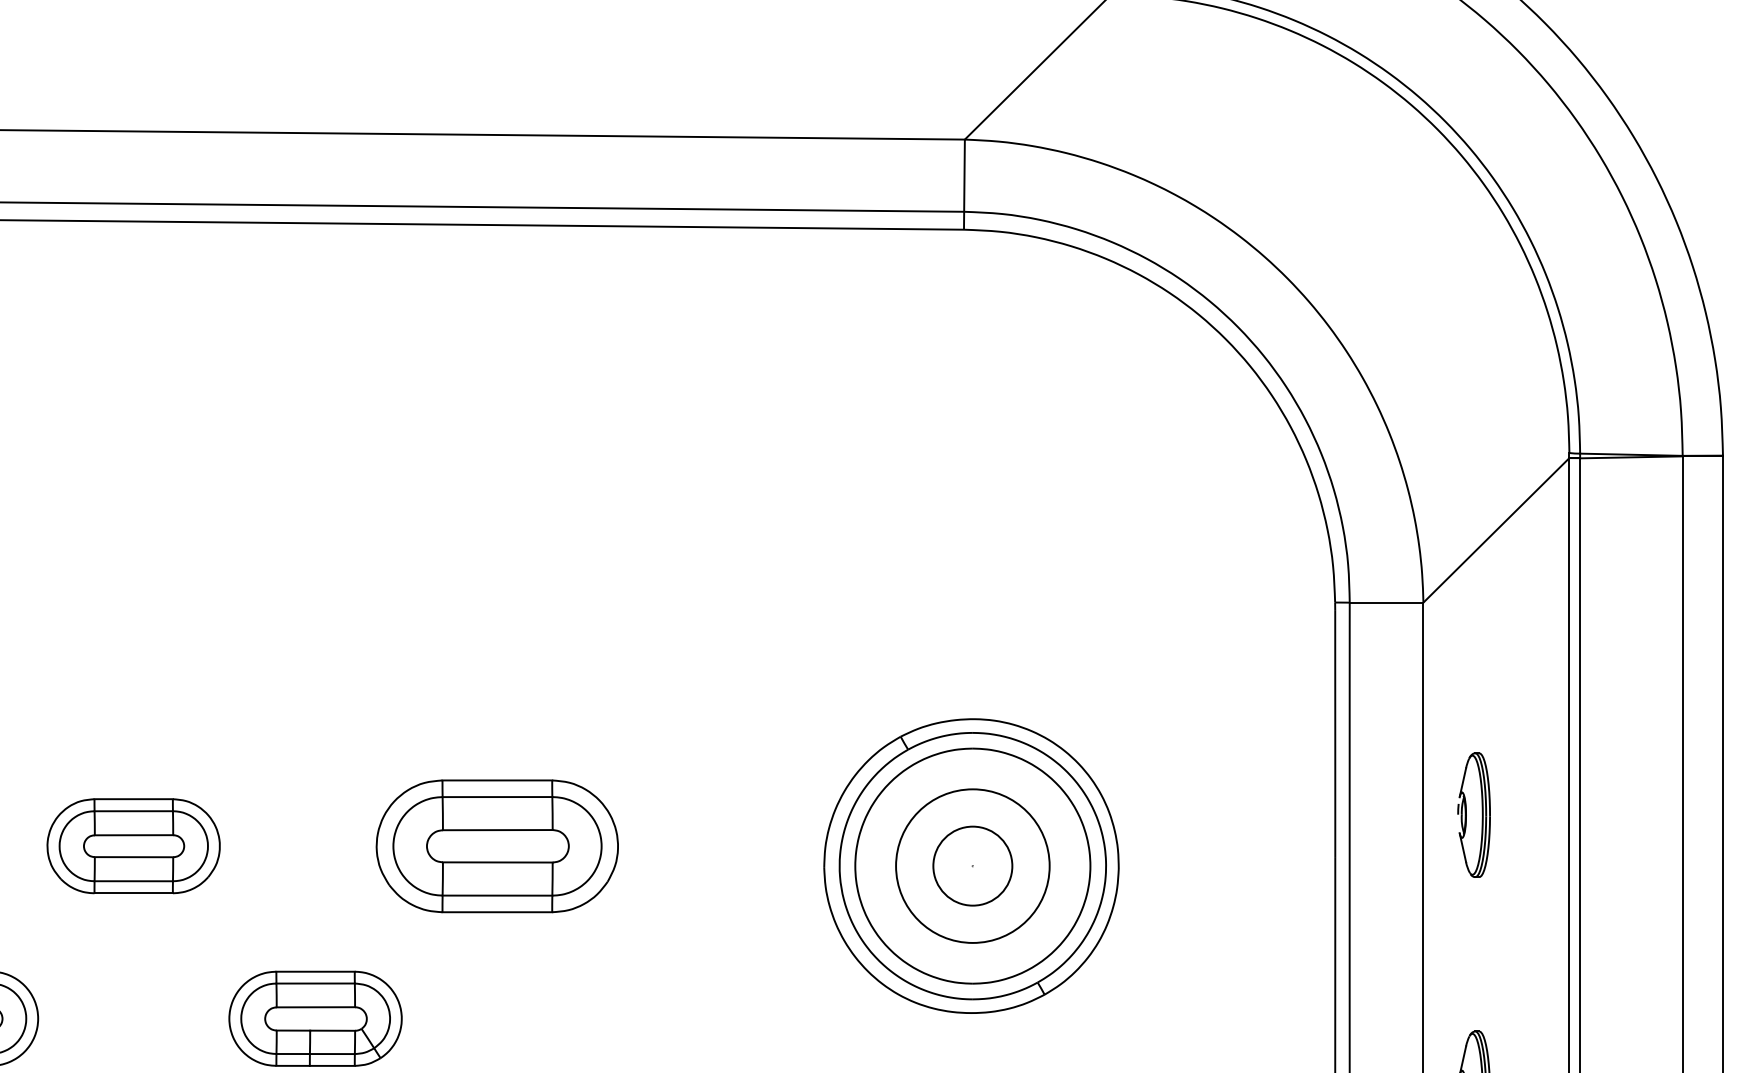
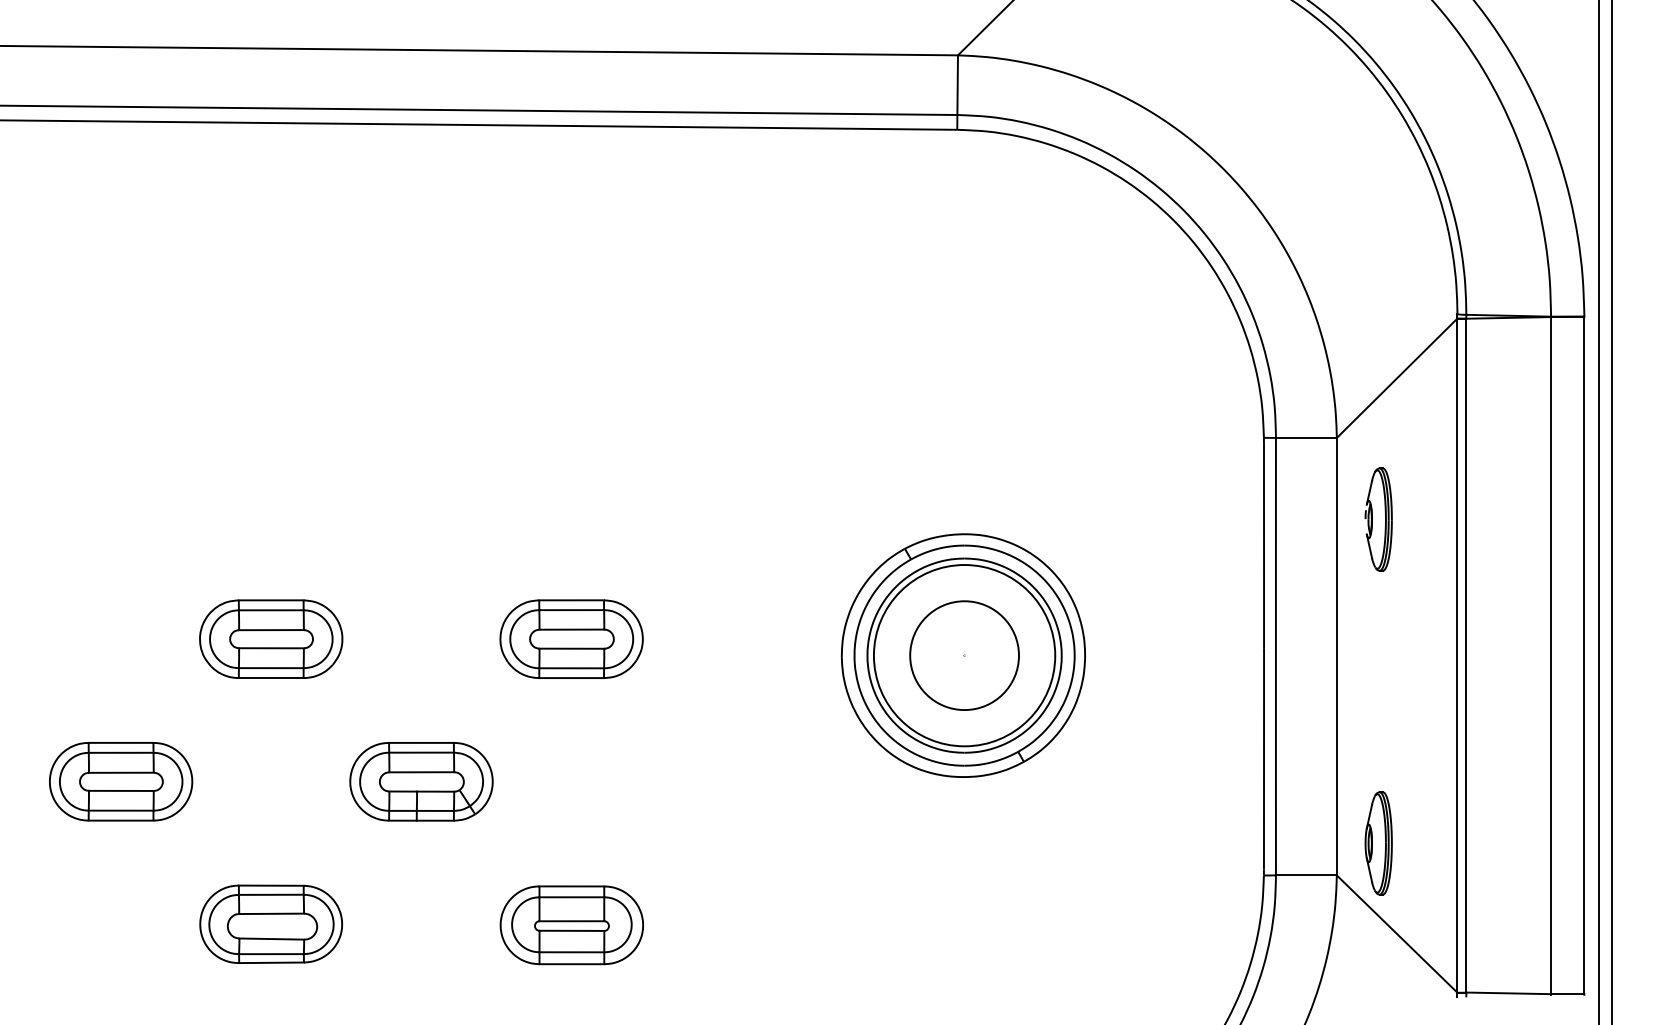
part: (1473, 815) -> (1378, 519), moved
part: (497, 845) -> (571, 638), size x0.71
circle: (972, 865) -> (964, 655), size x1.43
circle: (972, 865) -> (964, 655), size x1.67

